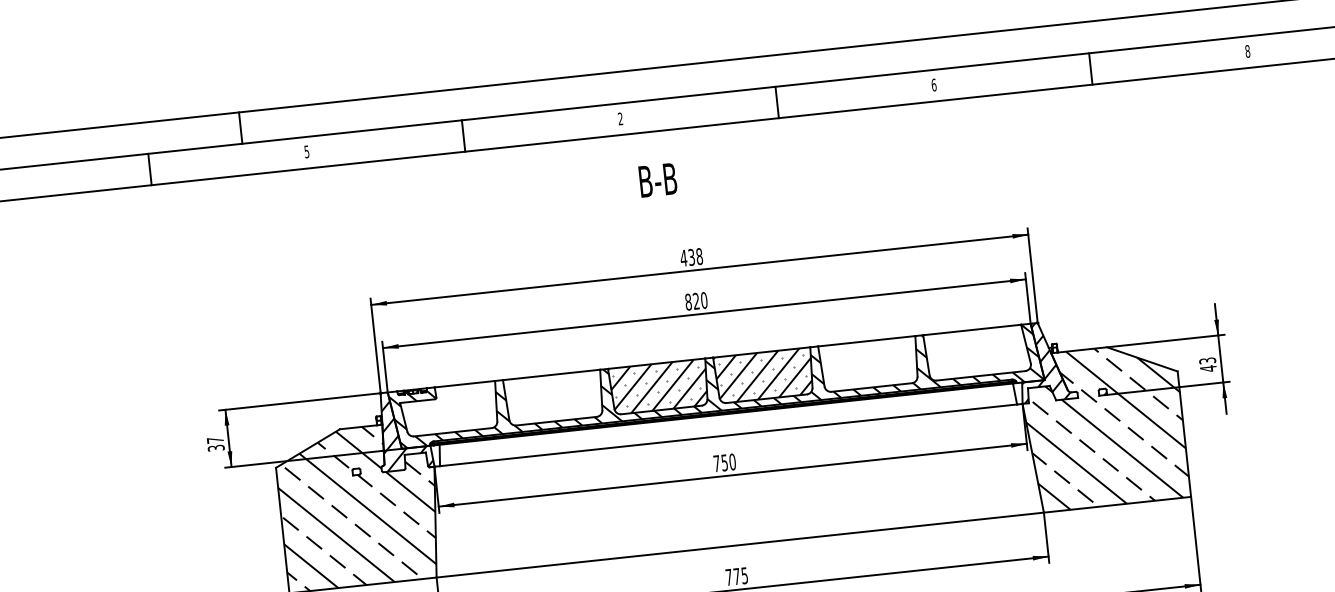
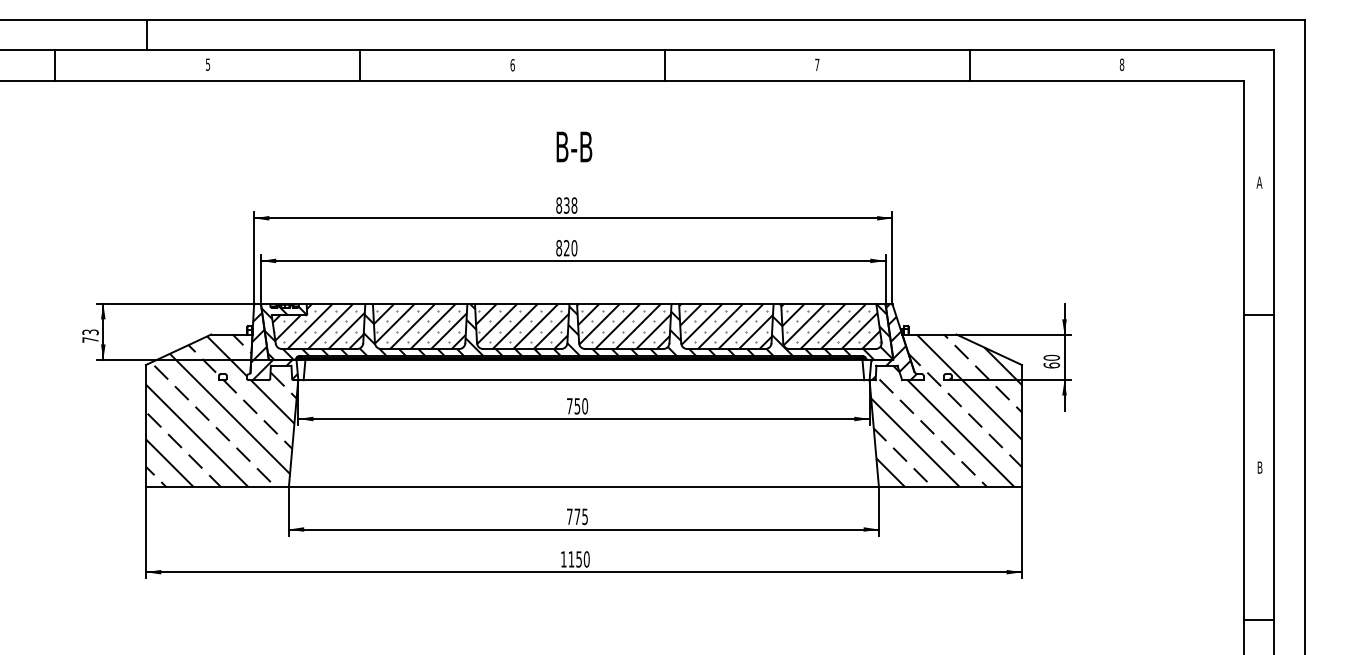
text: (934, 84) -> (817, 64), 6 -> 7
text: (620, 119) -> (512, 65), 2 -> 6
text: (658, 179) -> (574, 146), moved
text: (684, 258) -> (559, 205), 438 -> 838
hatch: (976, 352) -> (830, 326), added
hatch: (869, 364) -> (726, 326), added
text: (1207, 364) -> (1051, 361), 43 -> 60
hatch: (553, 398) -> (419, 326), added
hatch: (449, 409) -> (318, 326), added
text: (215, 443) -> (90, 335), 37 -> 73

